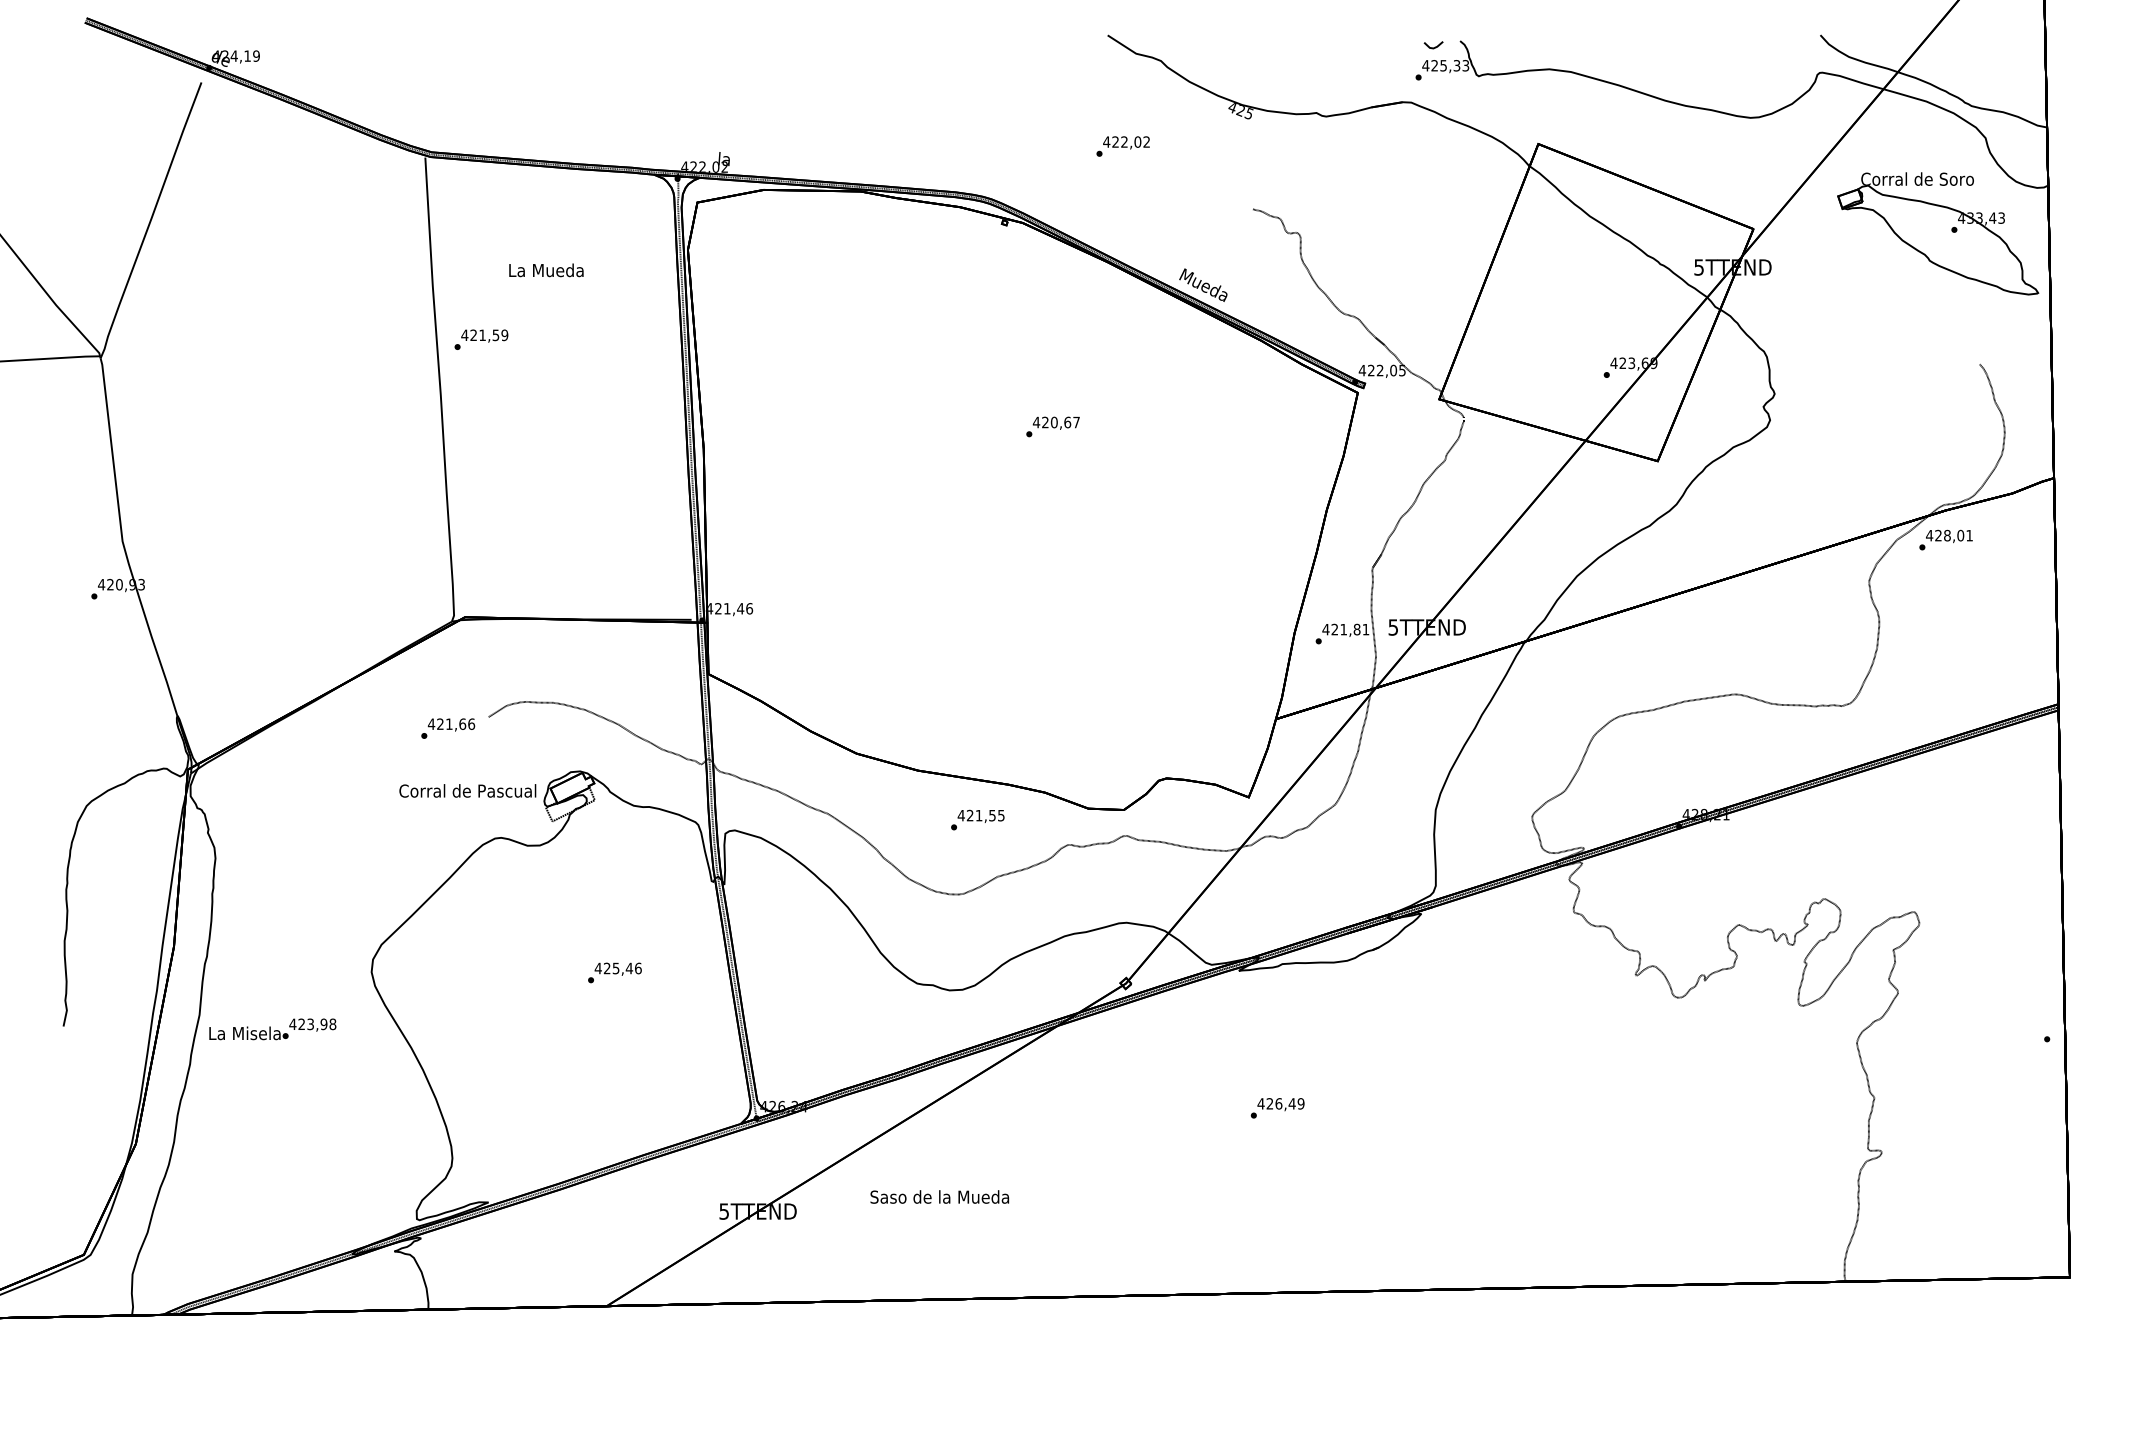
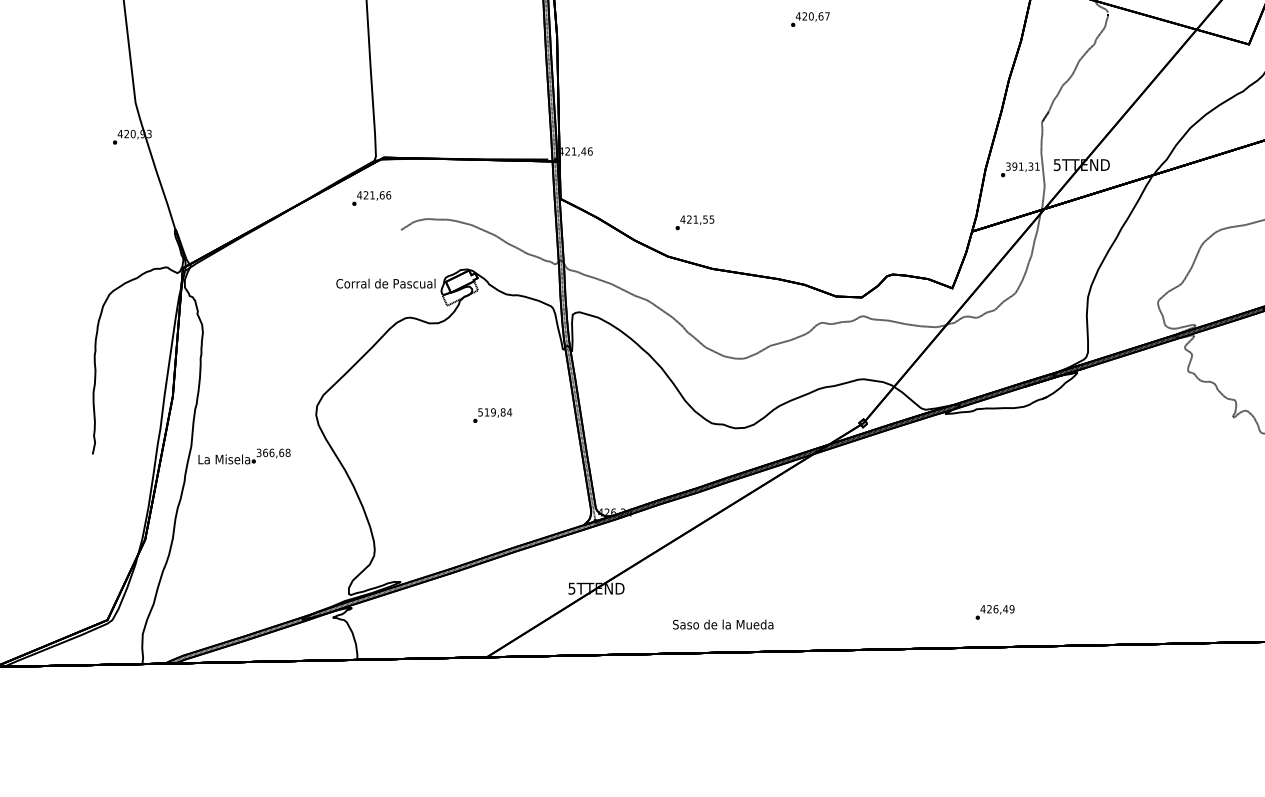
text: (1341, 629) -> (1019, 166), 421,81 -> 391,31
text: (448, 728) -> (371, 198), moved
text: (977, 819) -> (694, 222), moved
text: (617, 968) -> (494, 412), 425,46 -> 519,84
text: (308, 1024) -> (270, 453), 423,98 -> 366,68
text: (1277, 1108) -> (994, 612), moved
text: (939, 1196) -> (722, 624), moved

